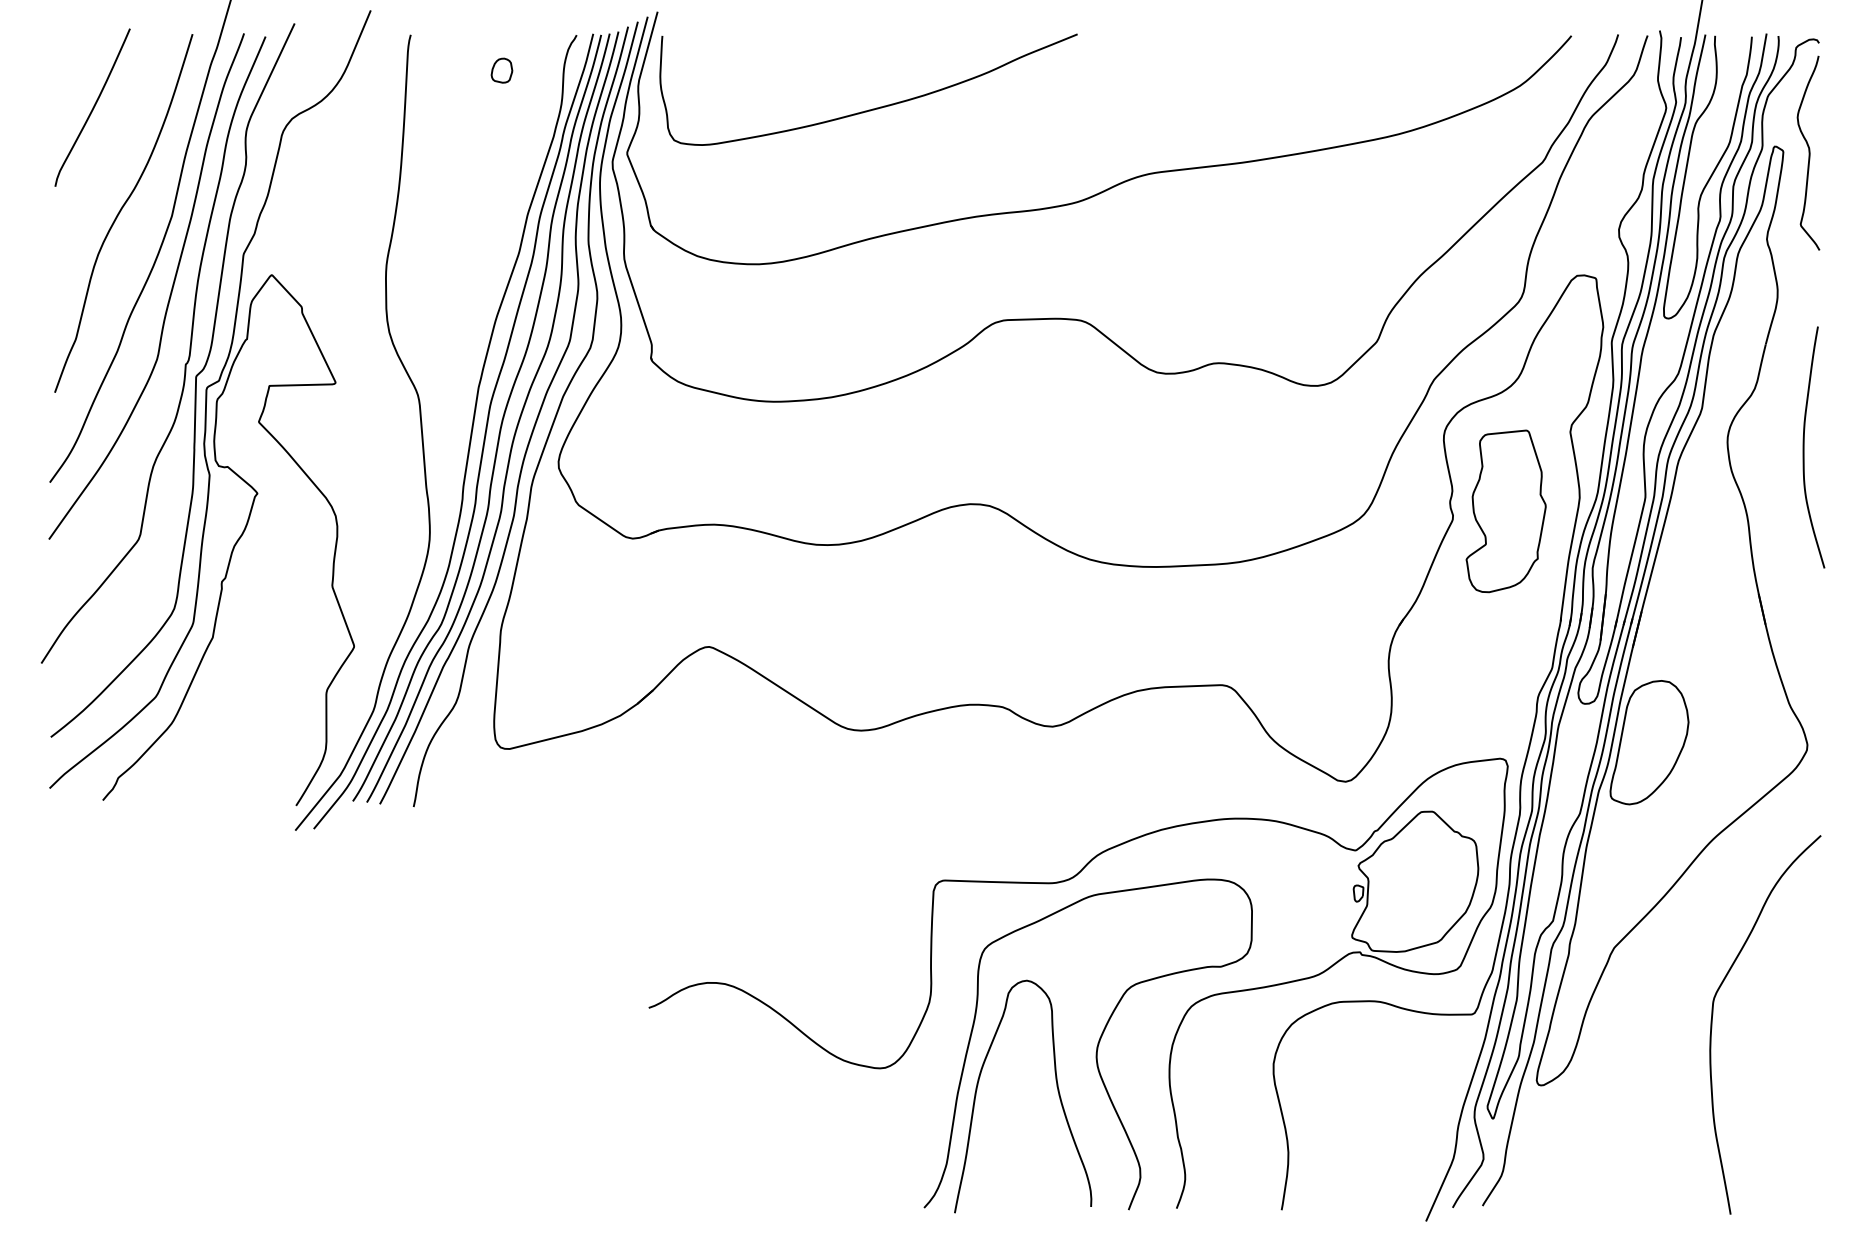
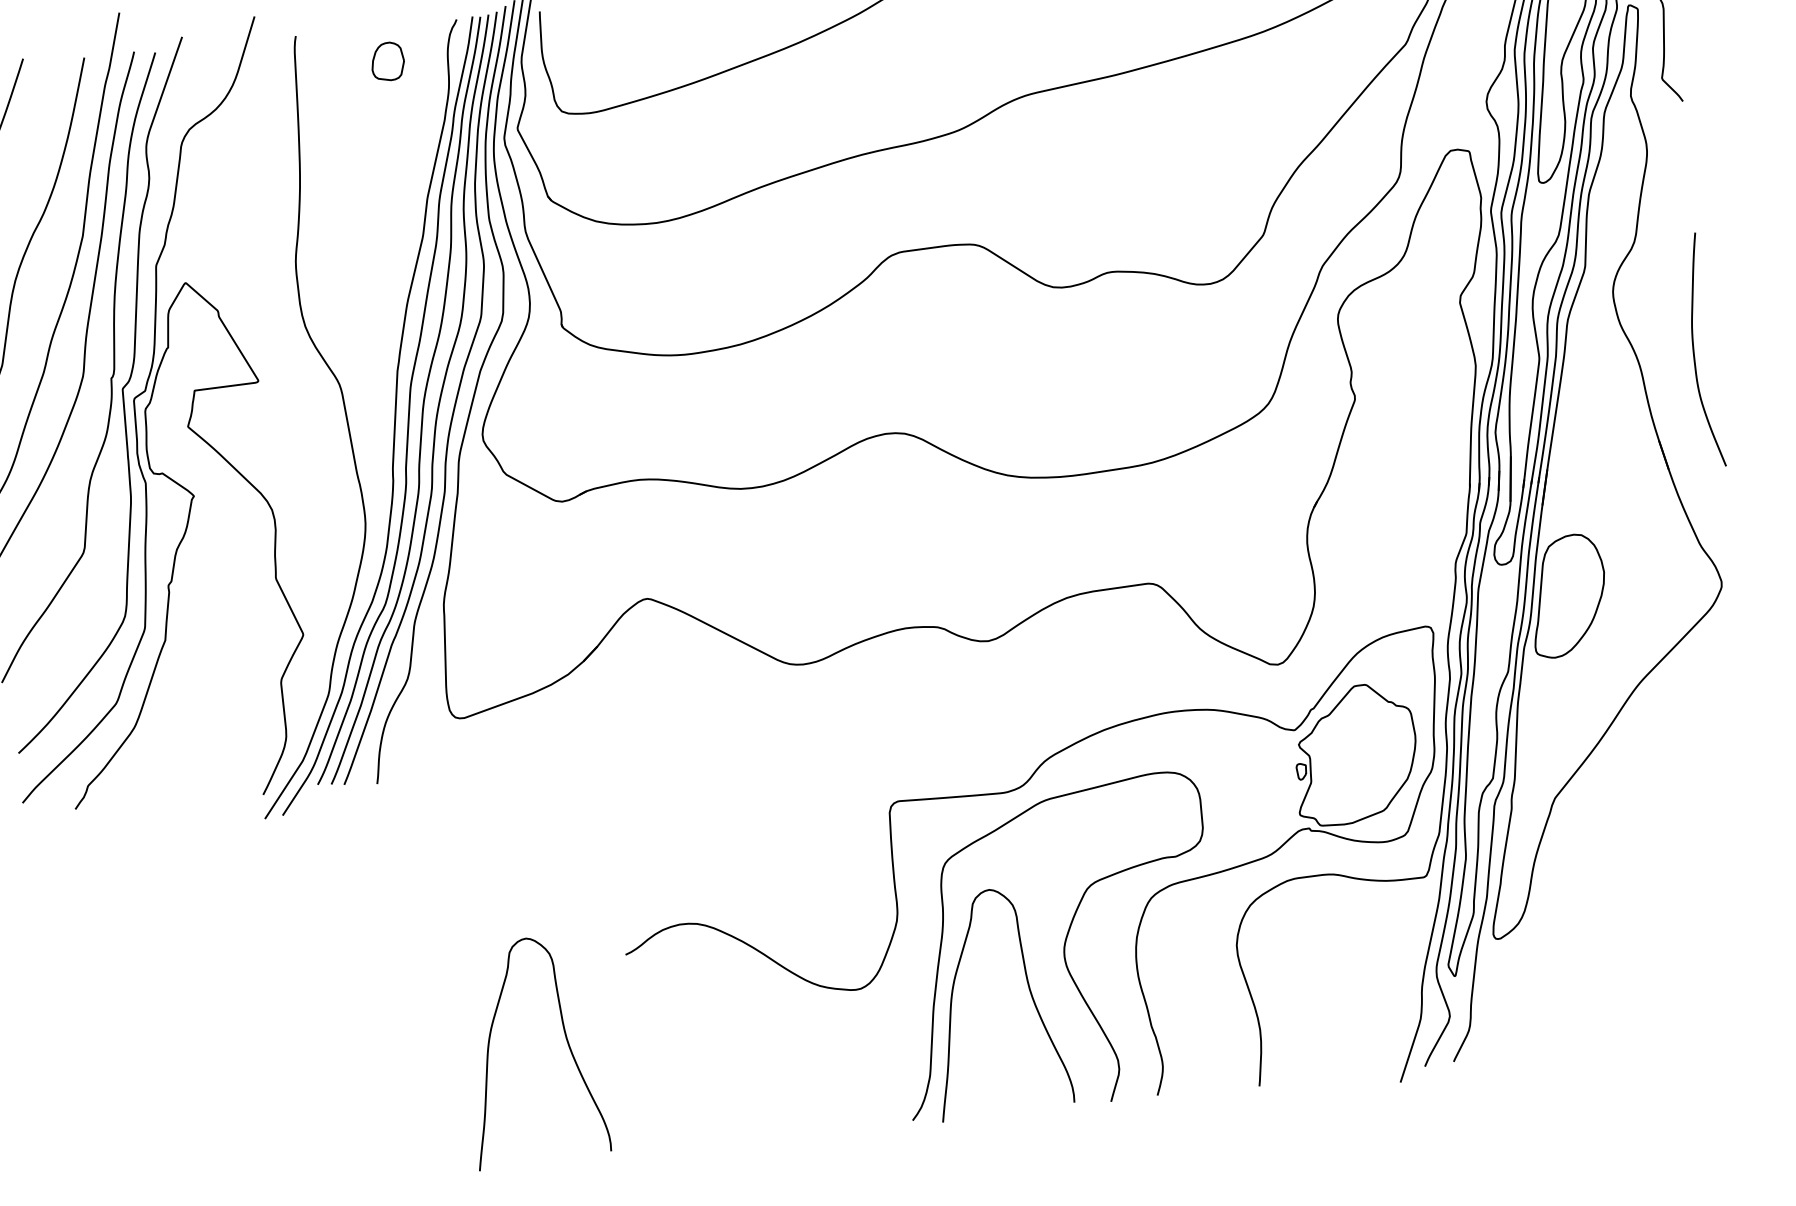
part: (501, 70) -> (387, 61), size x1.6
curve: (1804, 447) -> (1694, 351), moved
part: (1505, 511) -> (1405, 386), removed
curve: (1713, 1015) -> (1658, 853), removed
curve: (579, 1091) -> (566, 1042), added

